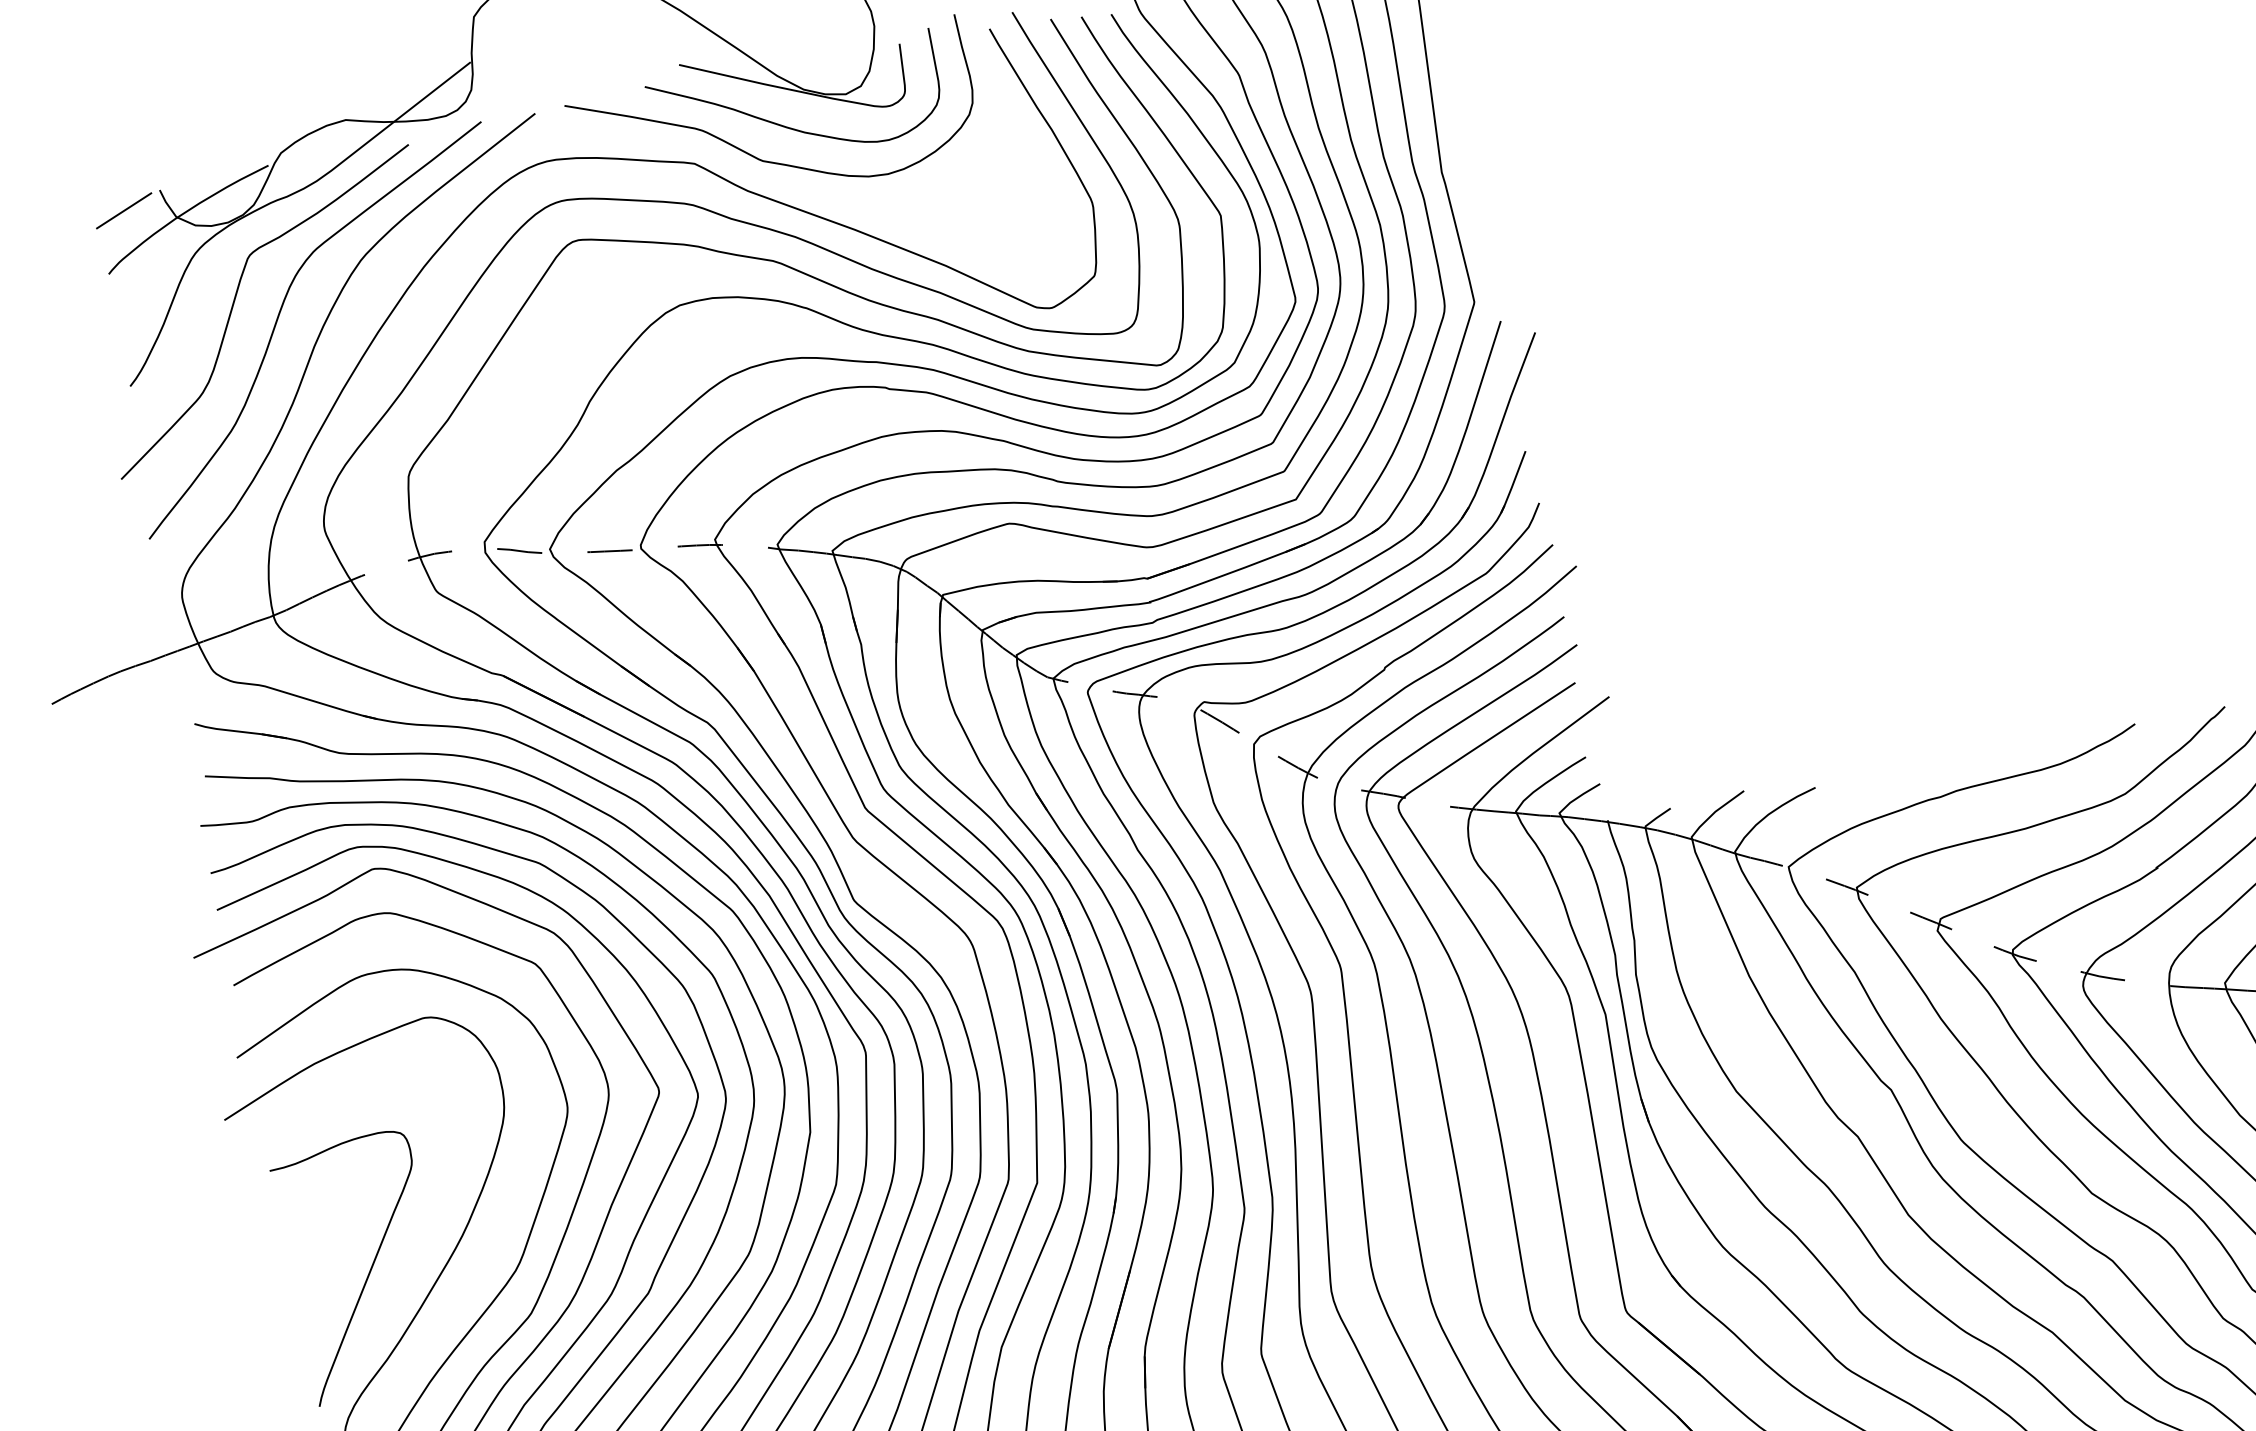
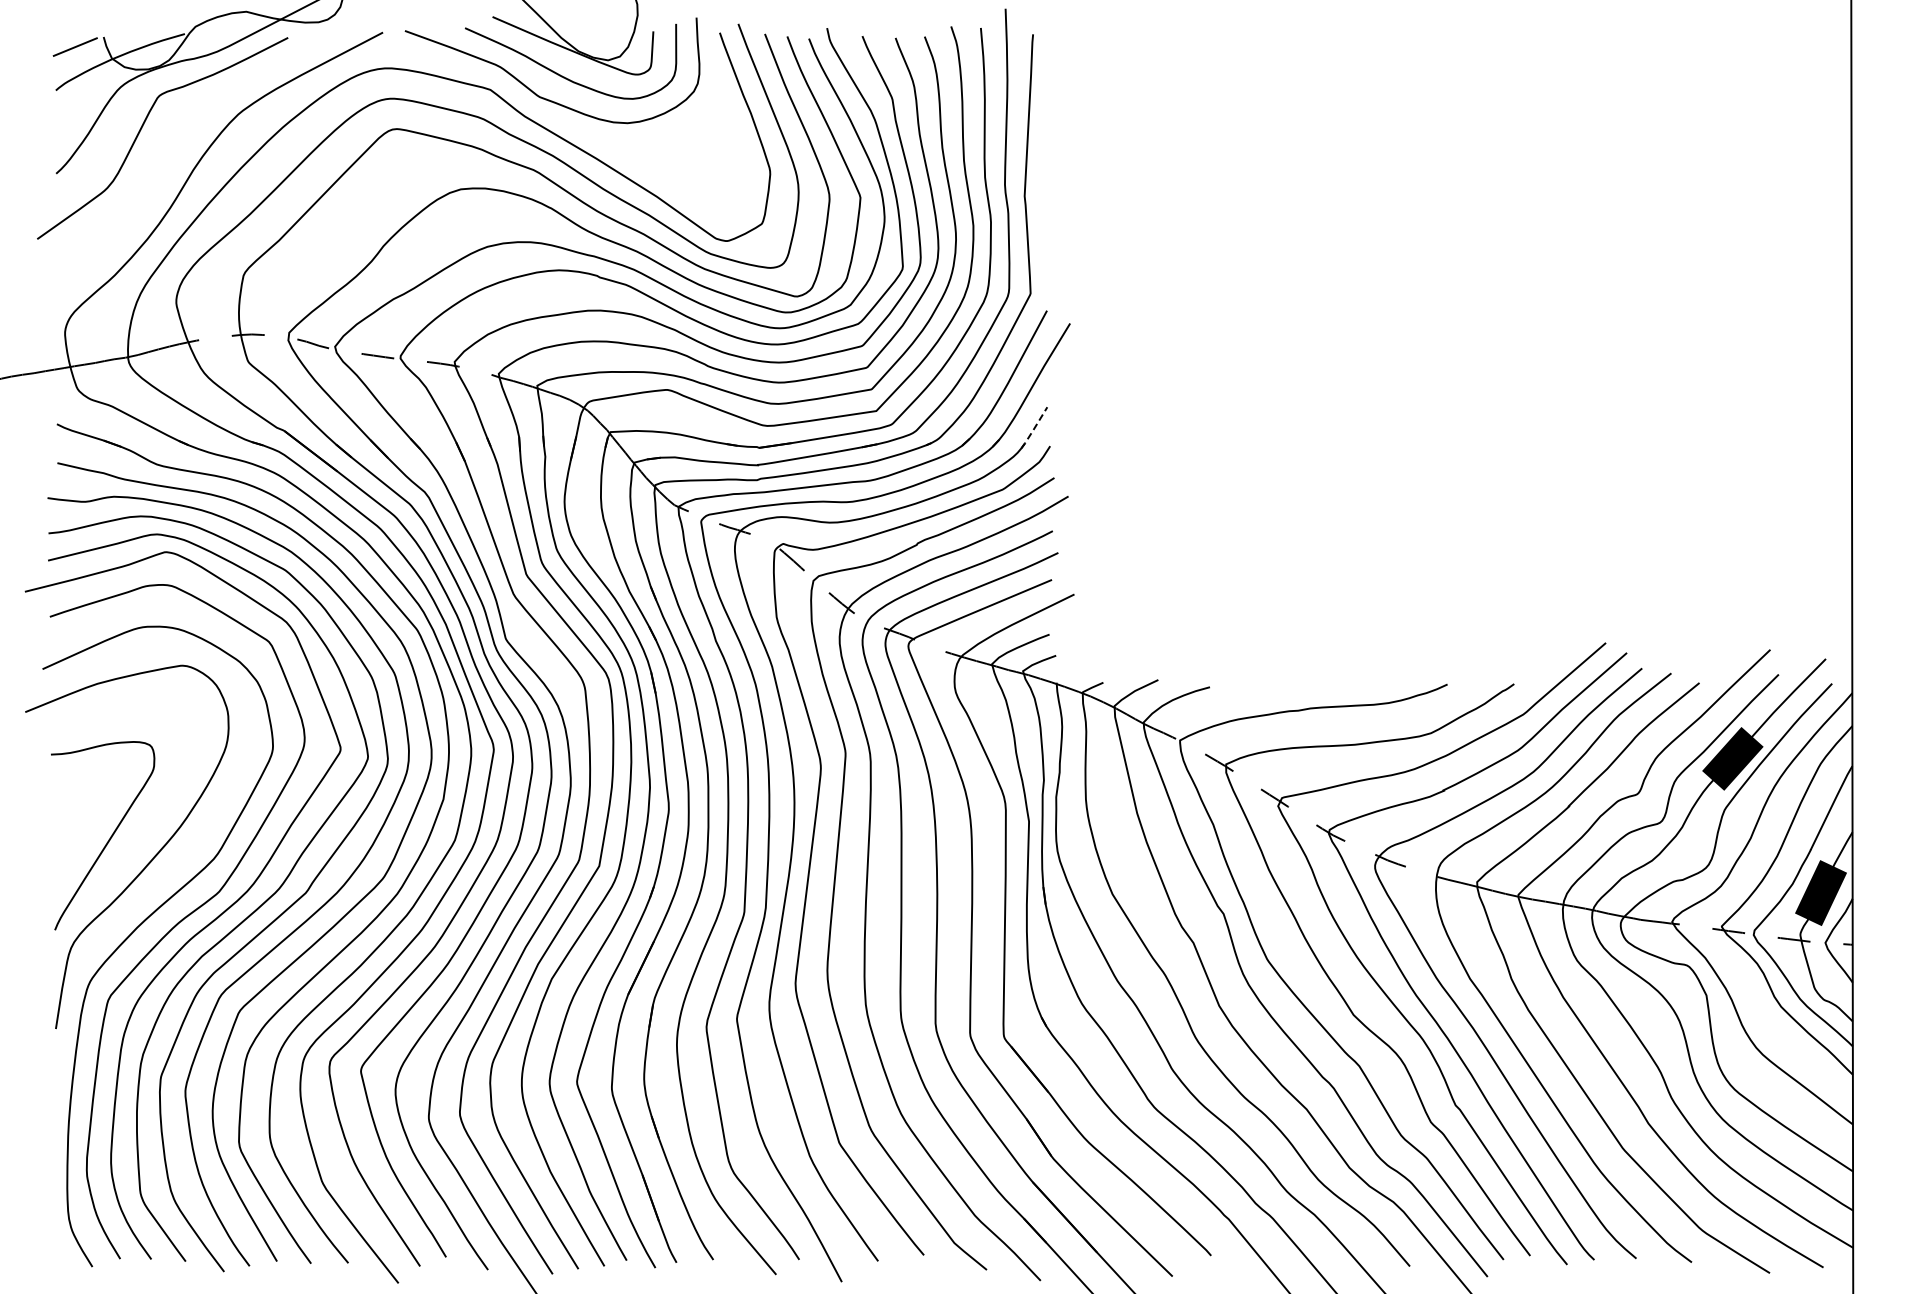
curve: (278, 320) -> (171, 146), removed
line: (1513, 484) -> (1034, 429), solid -> dashed

